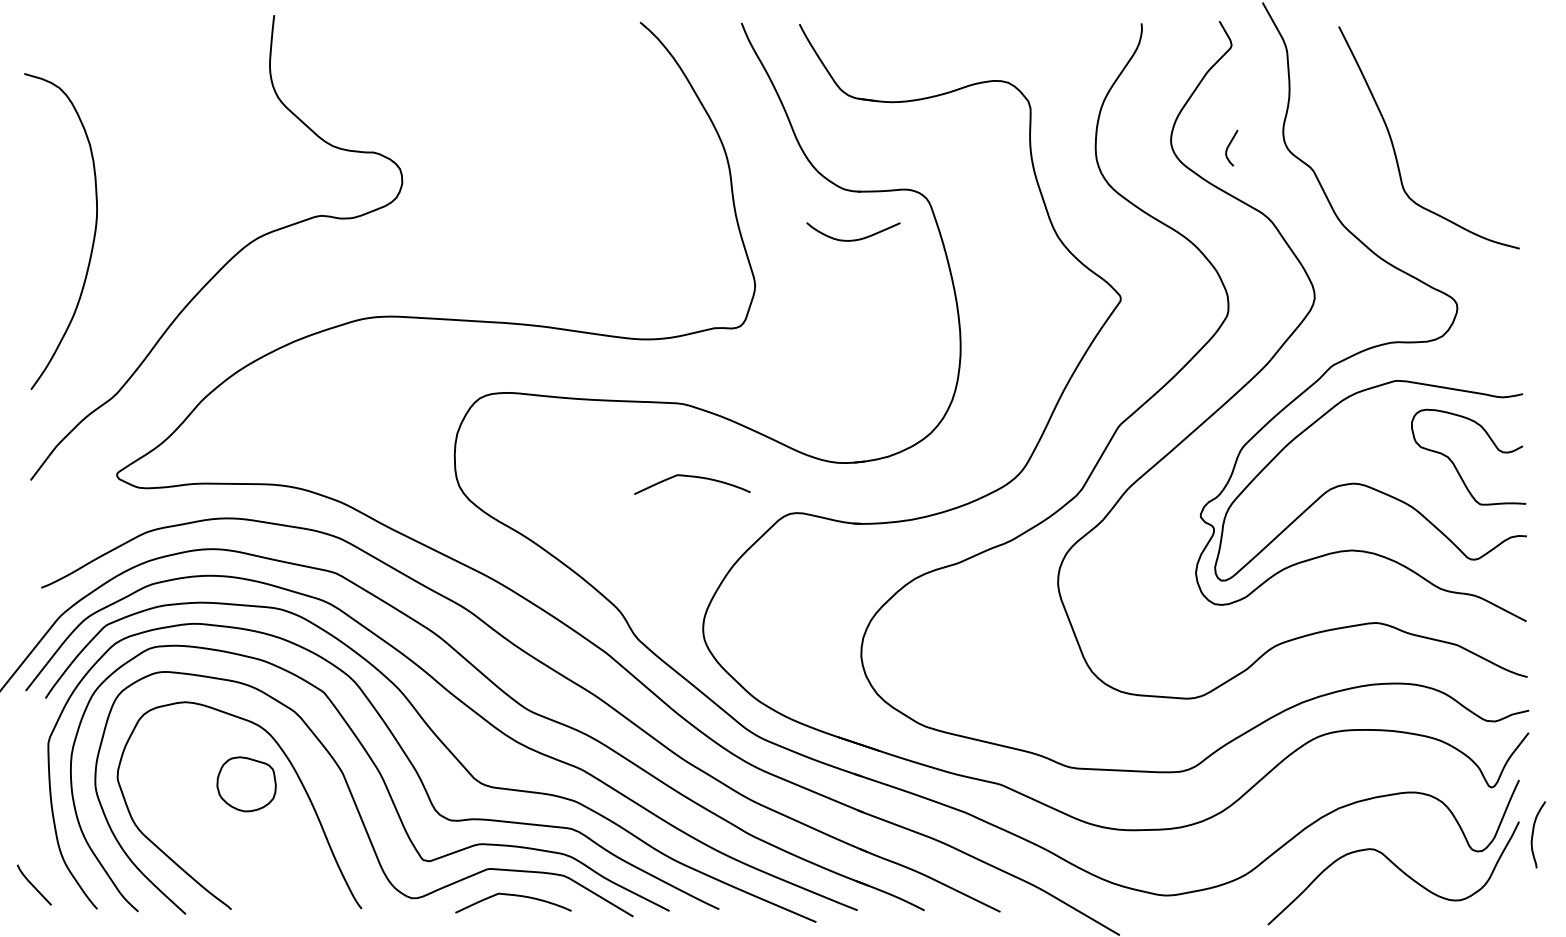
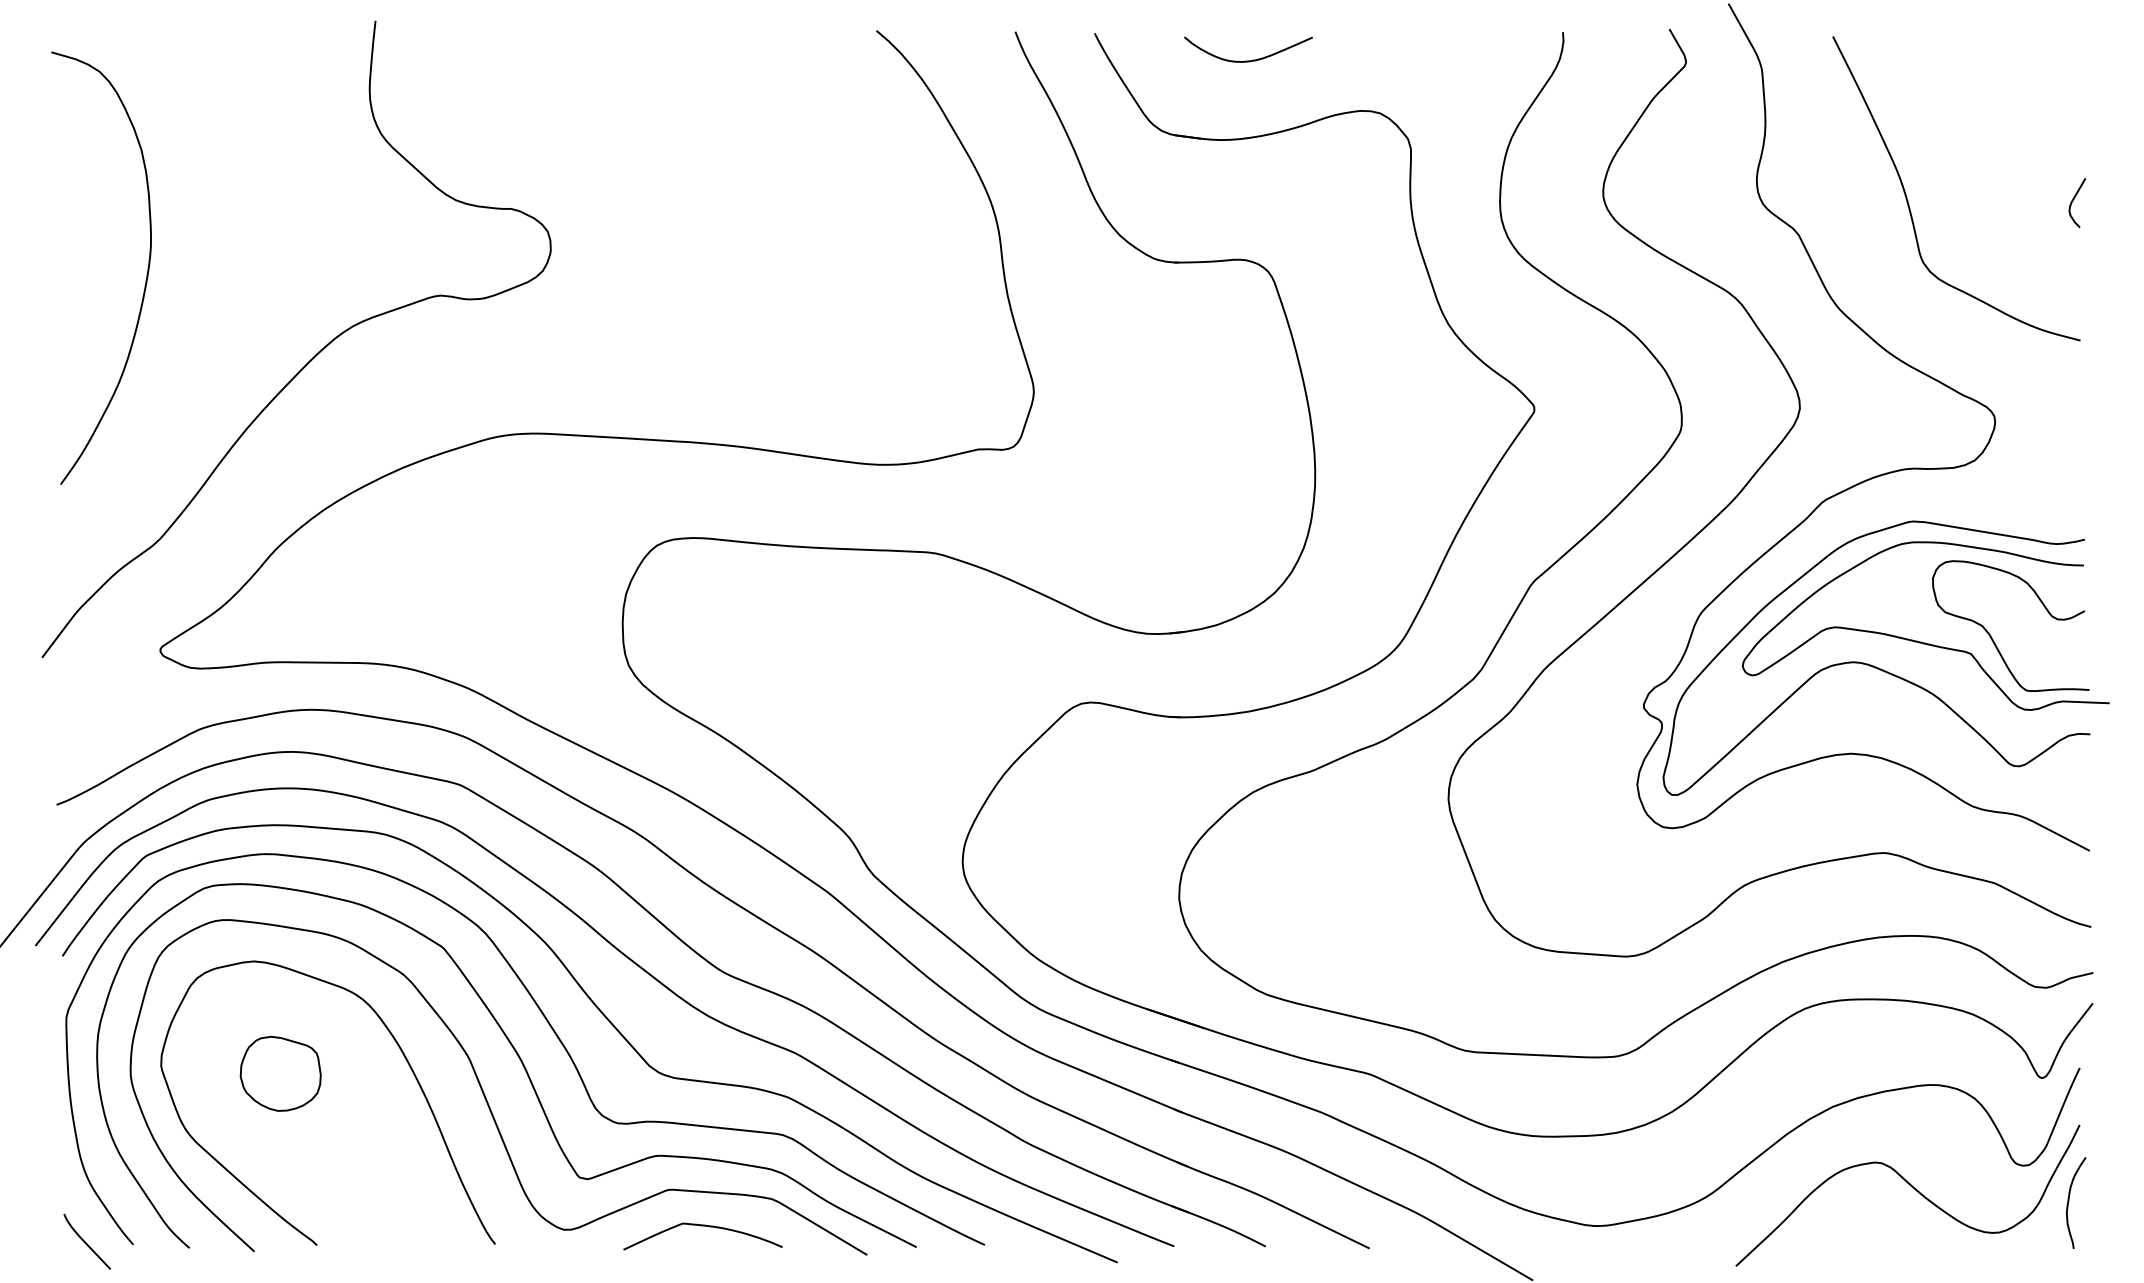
curve: (1228, 147) -> (2073, 201), moved
curve: (93, 236) -> (146, 274), moved
curve: (856, 239) -> (1252, 59), moved
curve: (1403, 468) -> (1921, 641), added
curve: (692, 477) -> (947, 653), removed
part: (246, 784) -> (280, 1073), moved
curve: (1533, 833) -> (2069, 1201), moved
curve: (33, 885) -> (86, 1242), moved

